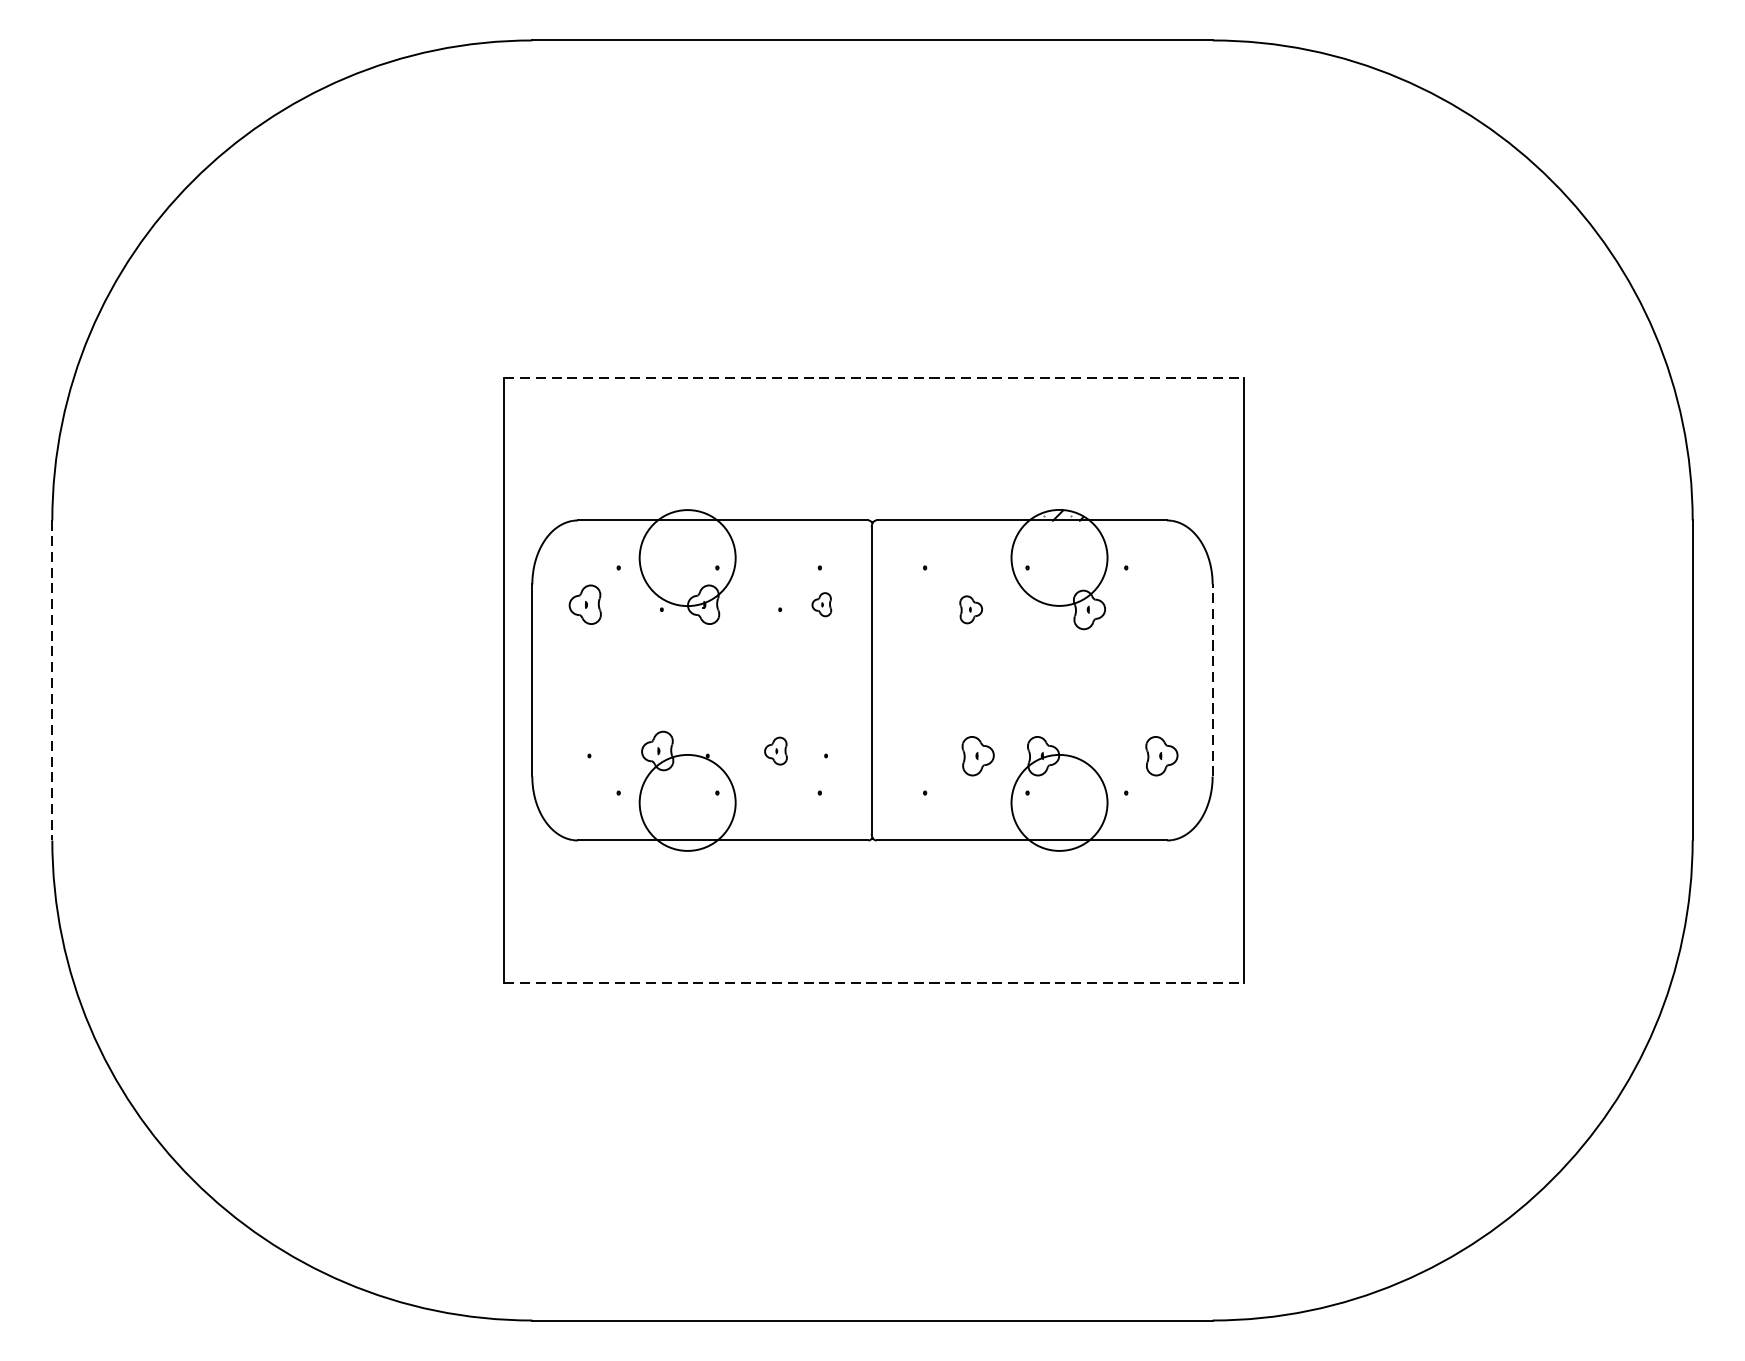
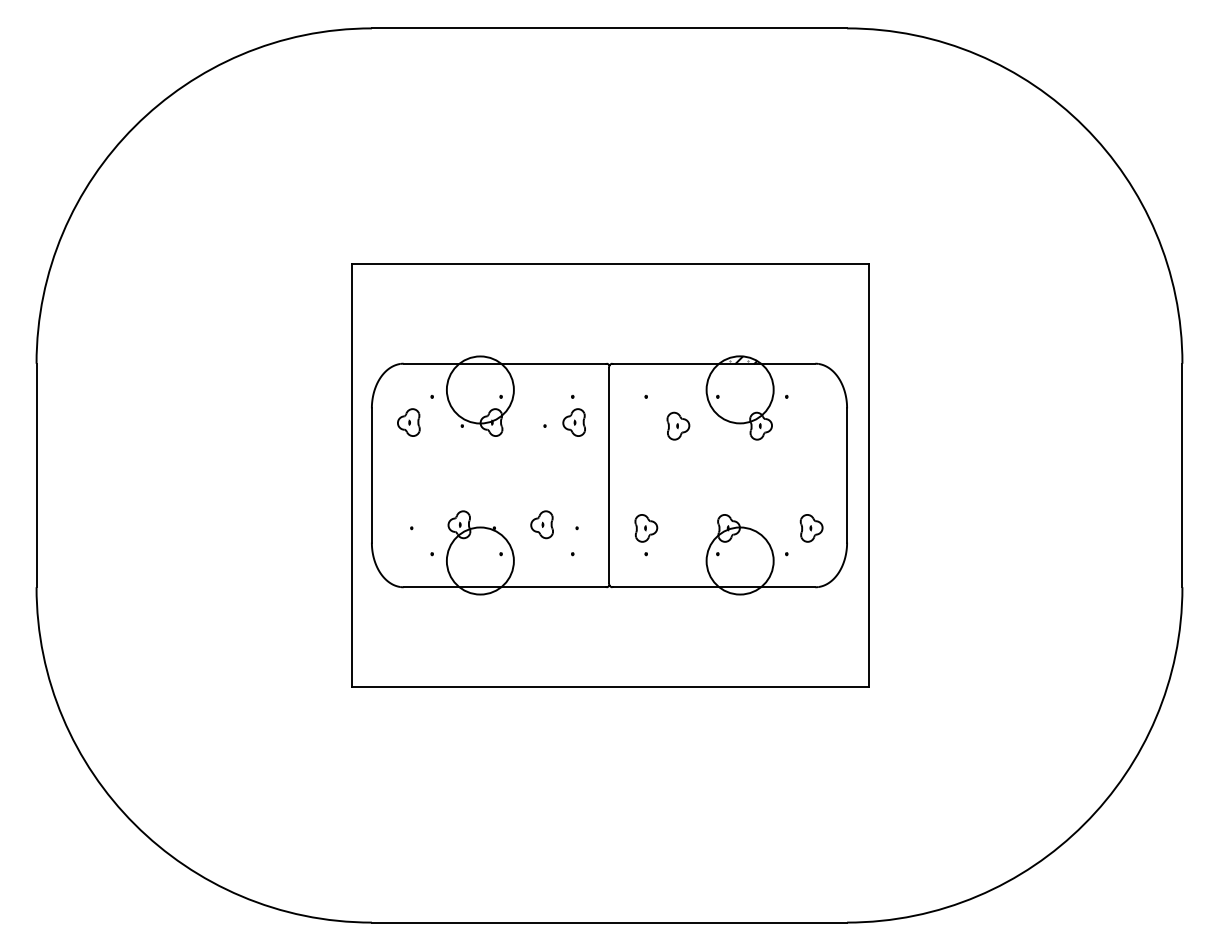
line: (873, 378) -> (610, 264), dashed -> solid
part: (820, 604) -> (573, 422), size x1.67
part: (971, 608) -> (678, 425), size x1.43
line: (52, 680) -> (36, 475), dashed -> solid
line: (1213, 680) -> (847, 475), dashed -> solid
part: (775, 750) -> (541, 524), size x1.43
part: (978, 756) -> (646, 528), moved
line: (873, 982) -> (610, 686), dashed -> solid

